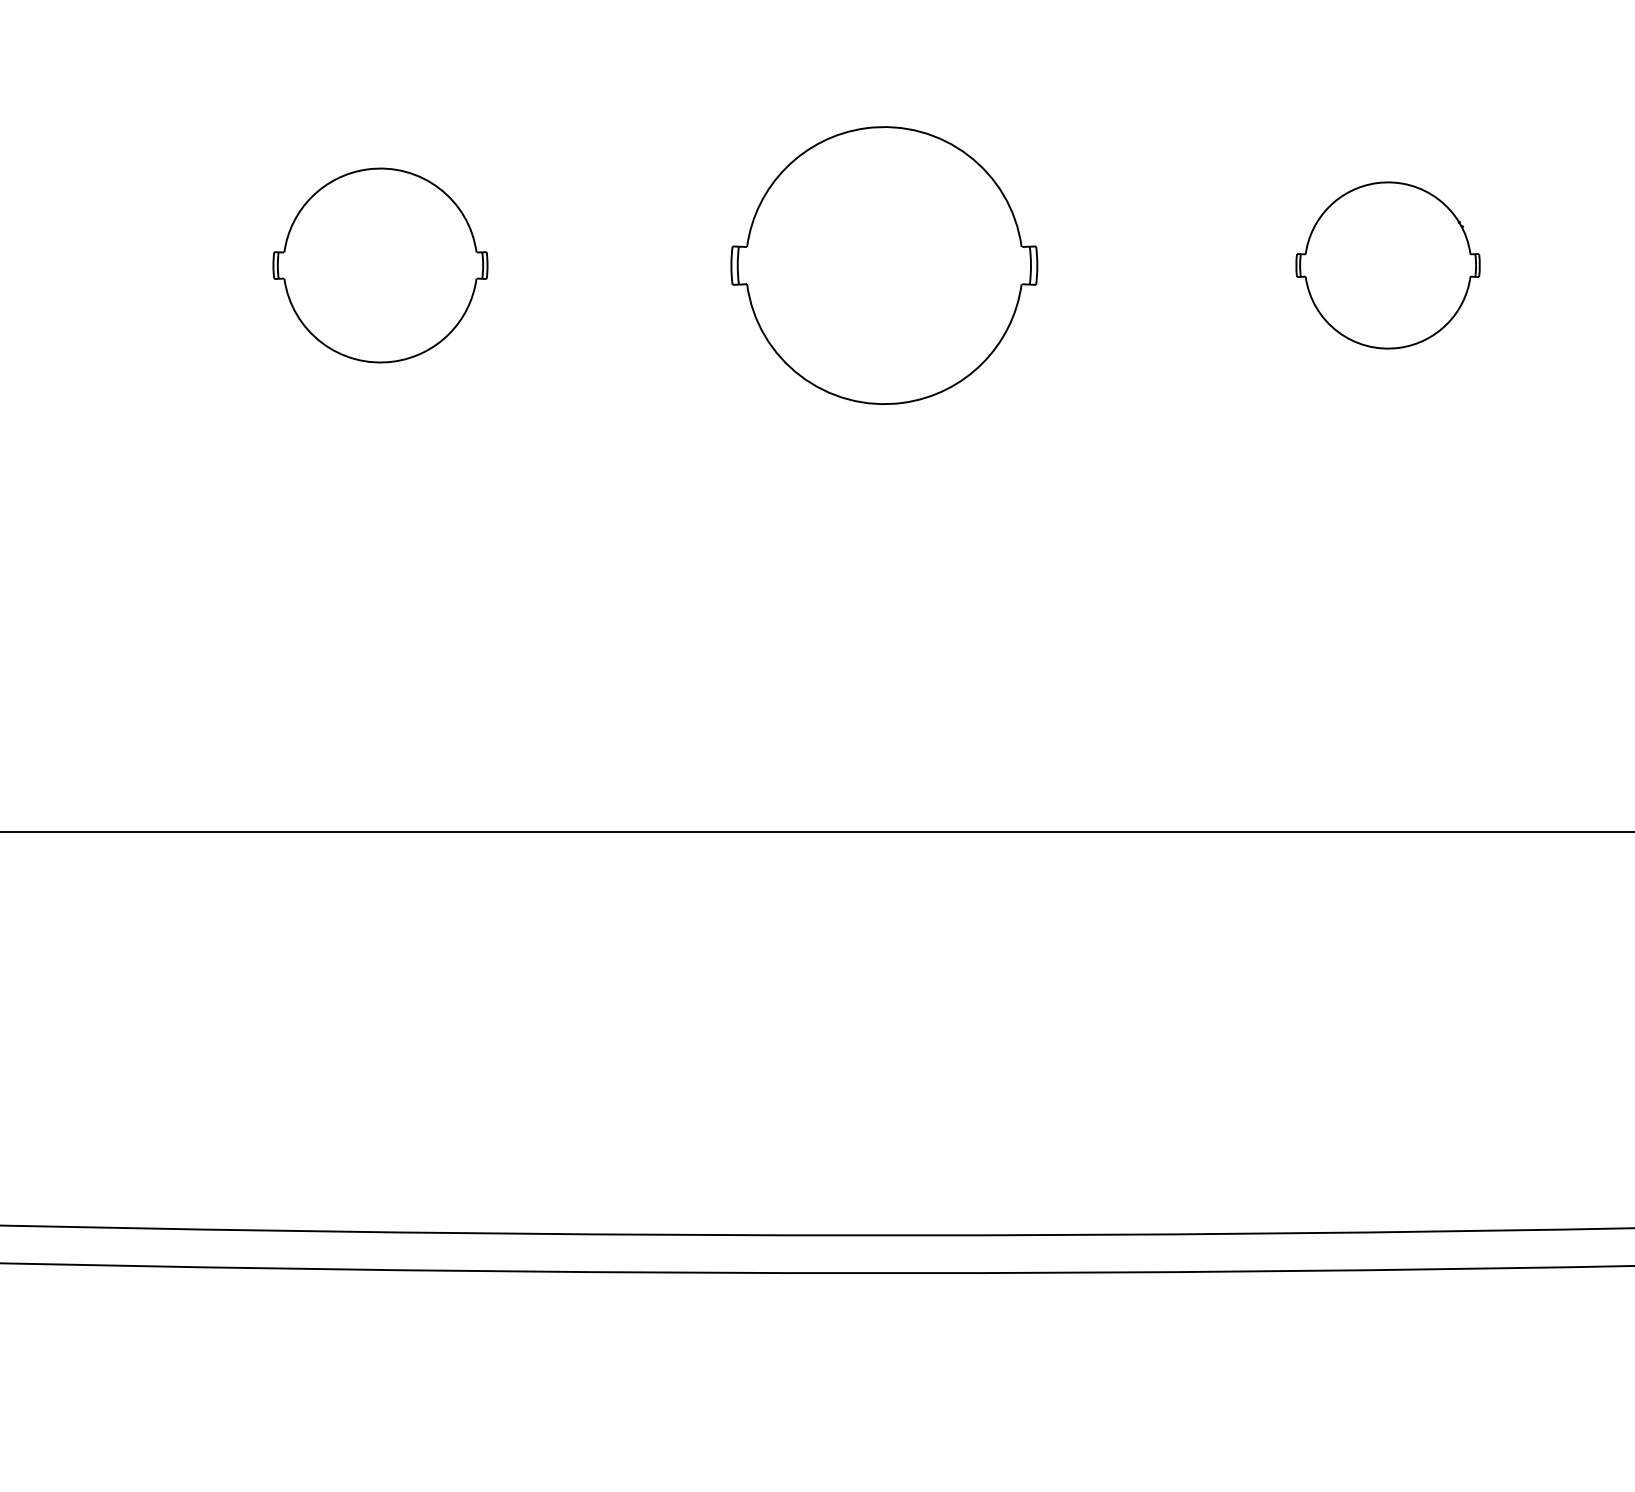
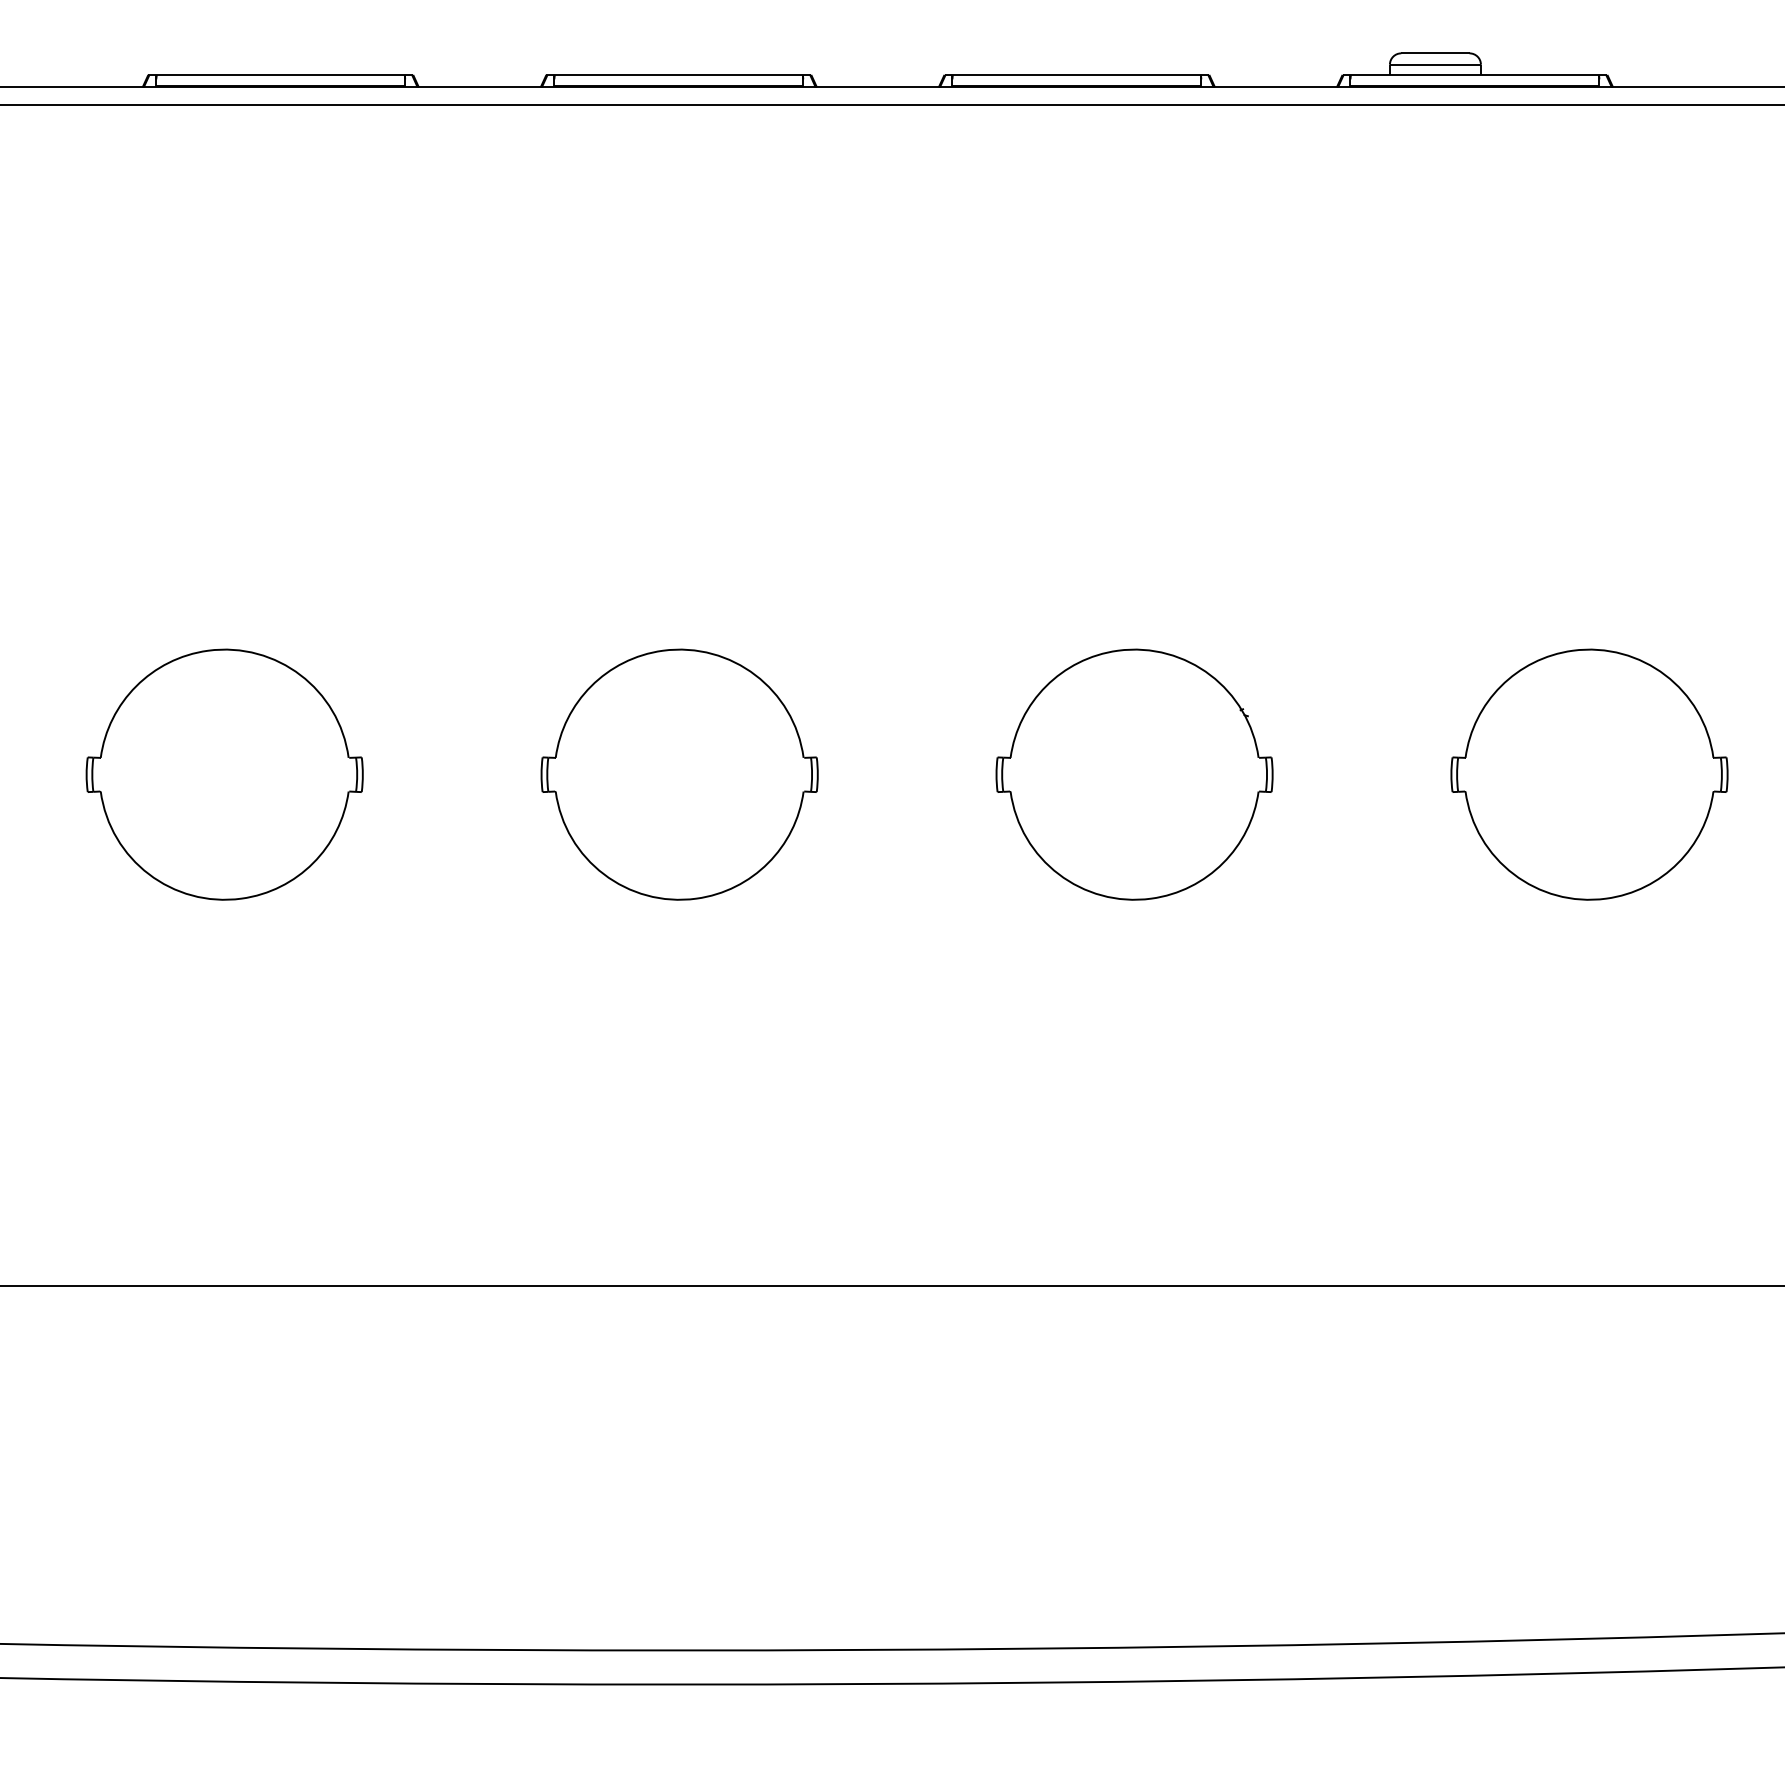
part: (380, 265) -> (224, 774), size x1.43
part: (1388, 265) -> (1134, 774), size x1.67

